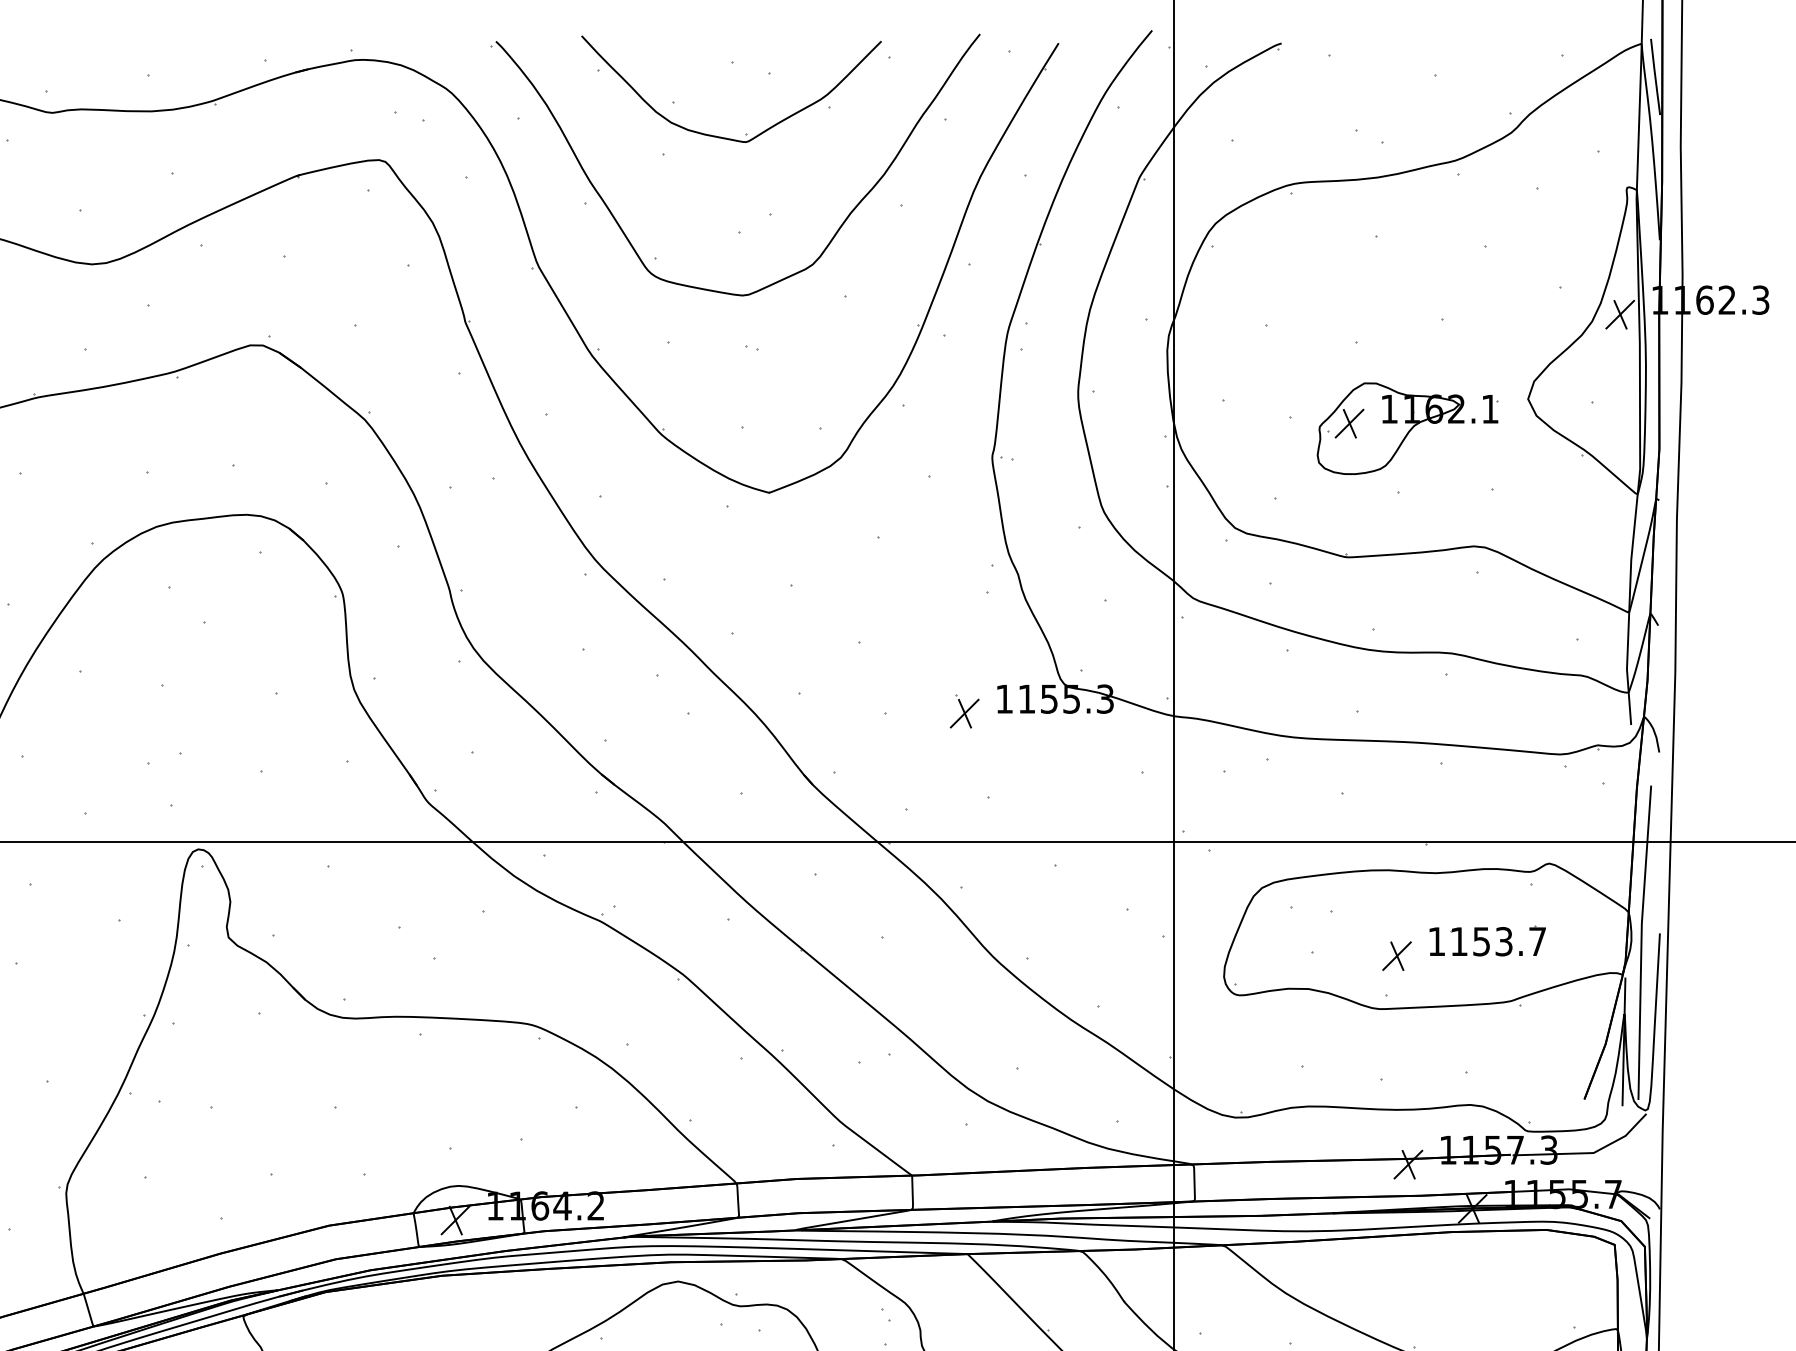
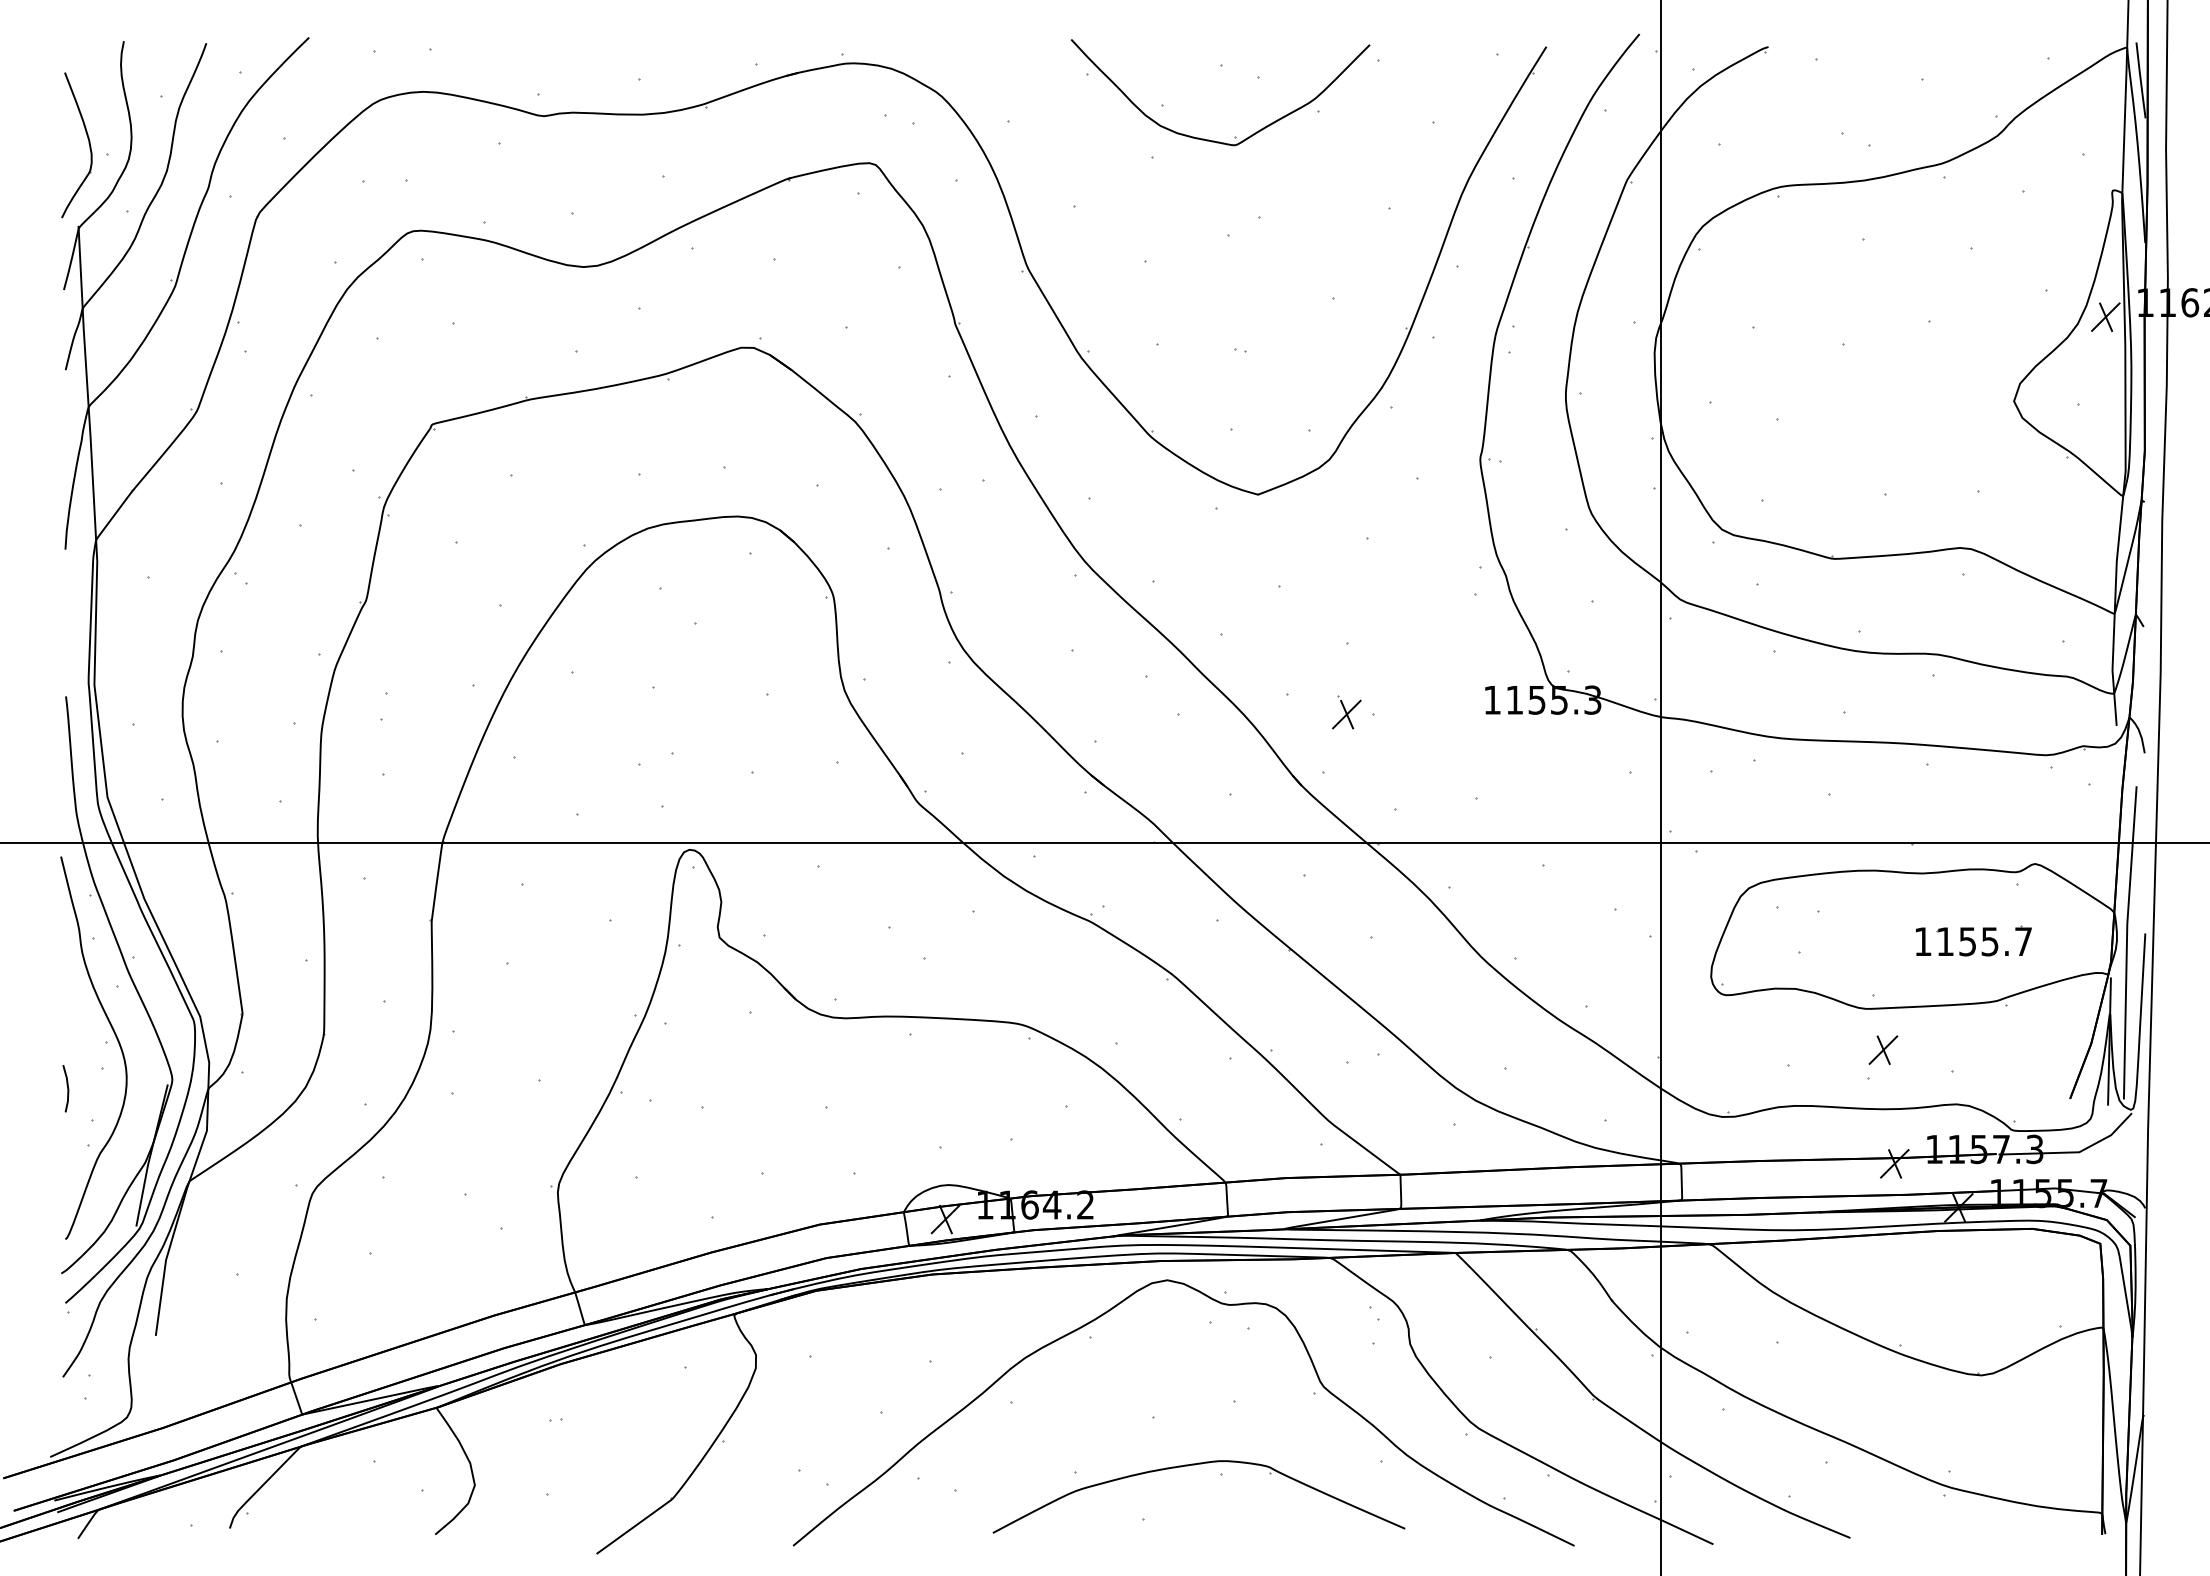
part: (833, 234) -> (1322, 237), removed
part: (1407, 428) -> (1893, 430), removed
part: (964, 711) -> (1346, 712), moved
text: (1504, 941) -> (1990, 941), 1153.7 -> 1155.7
part: (1397, 955) -> (1883, 1049), moved

